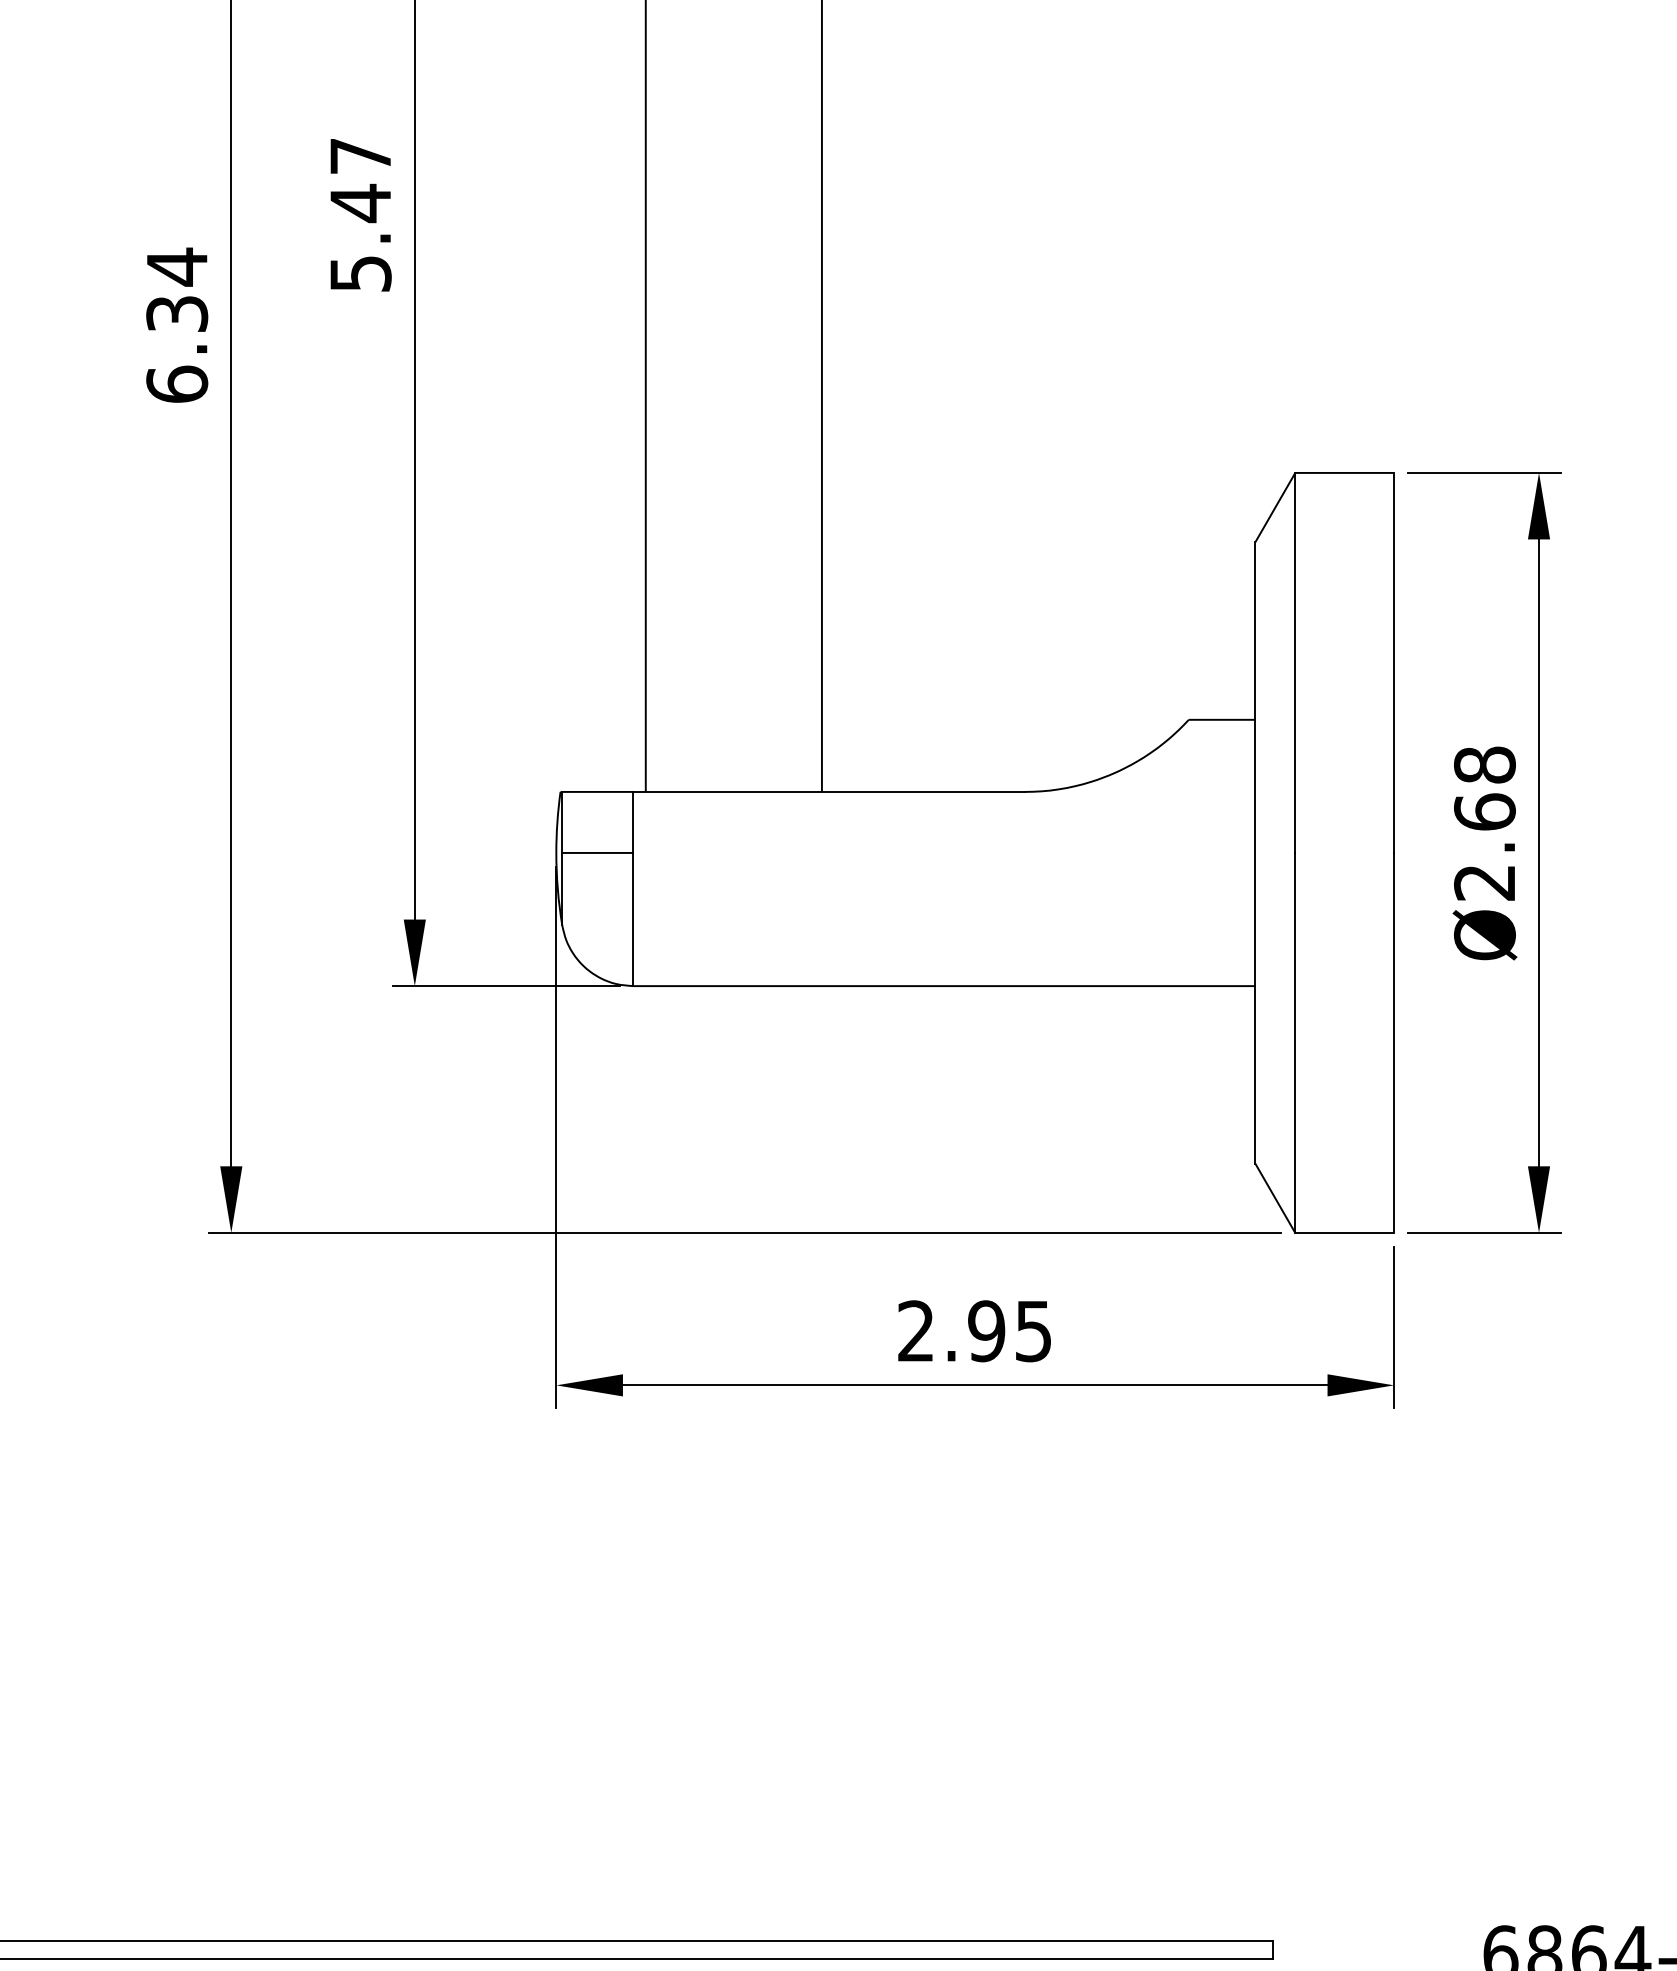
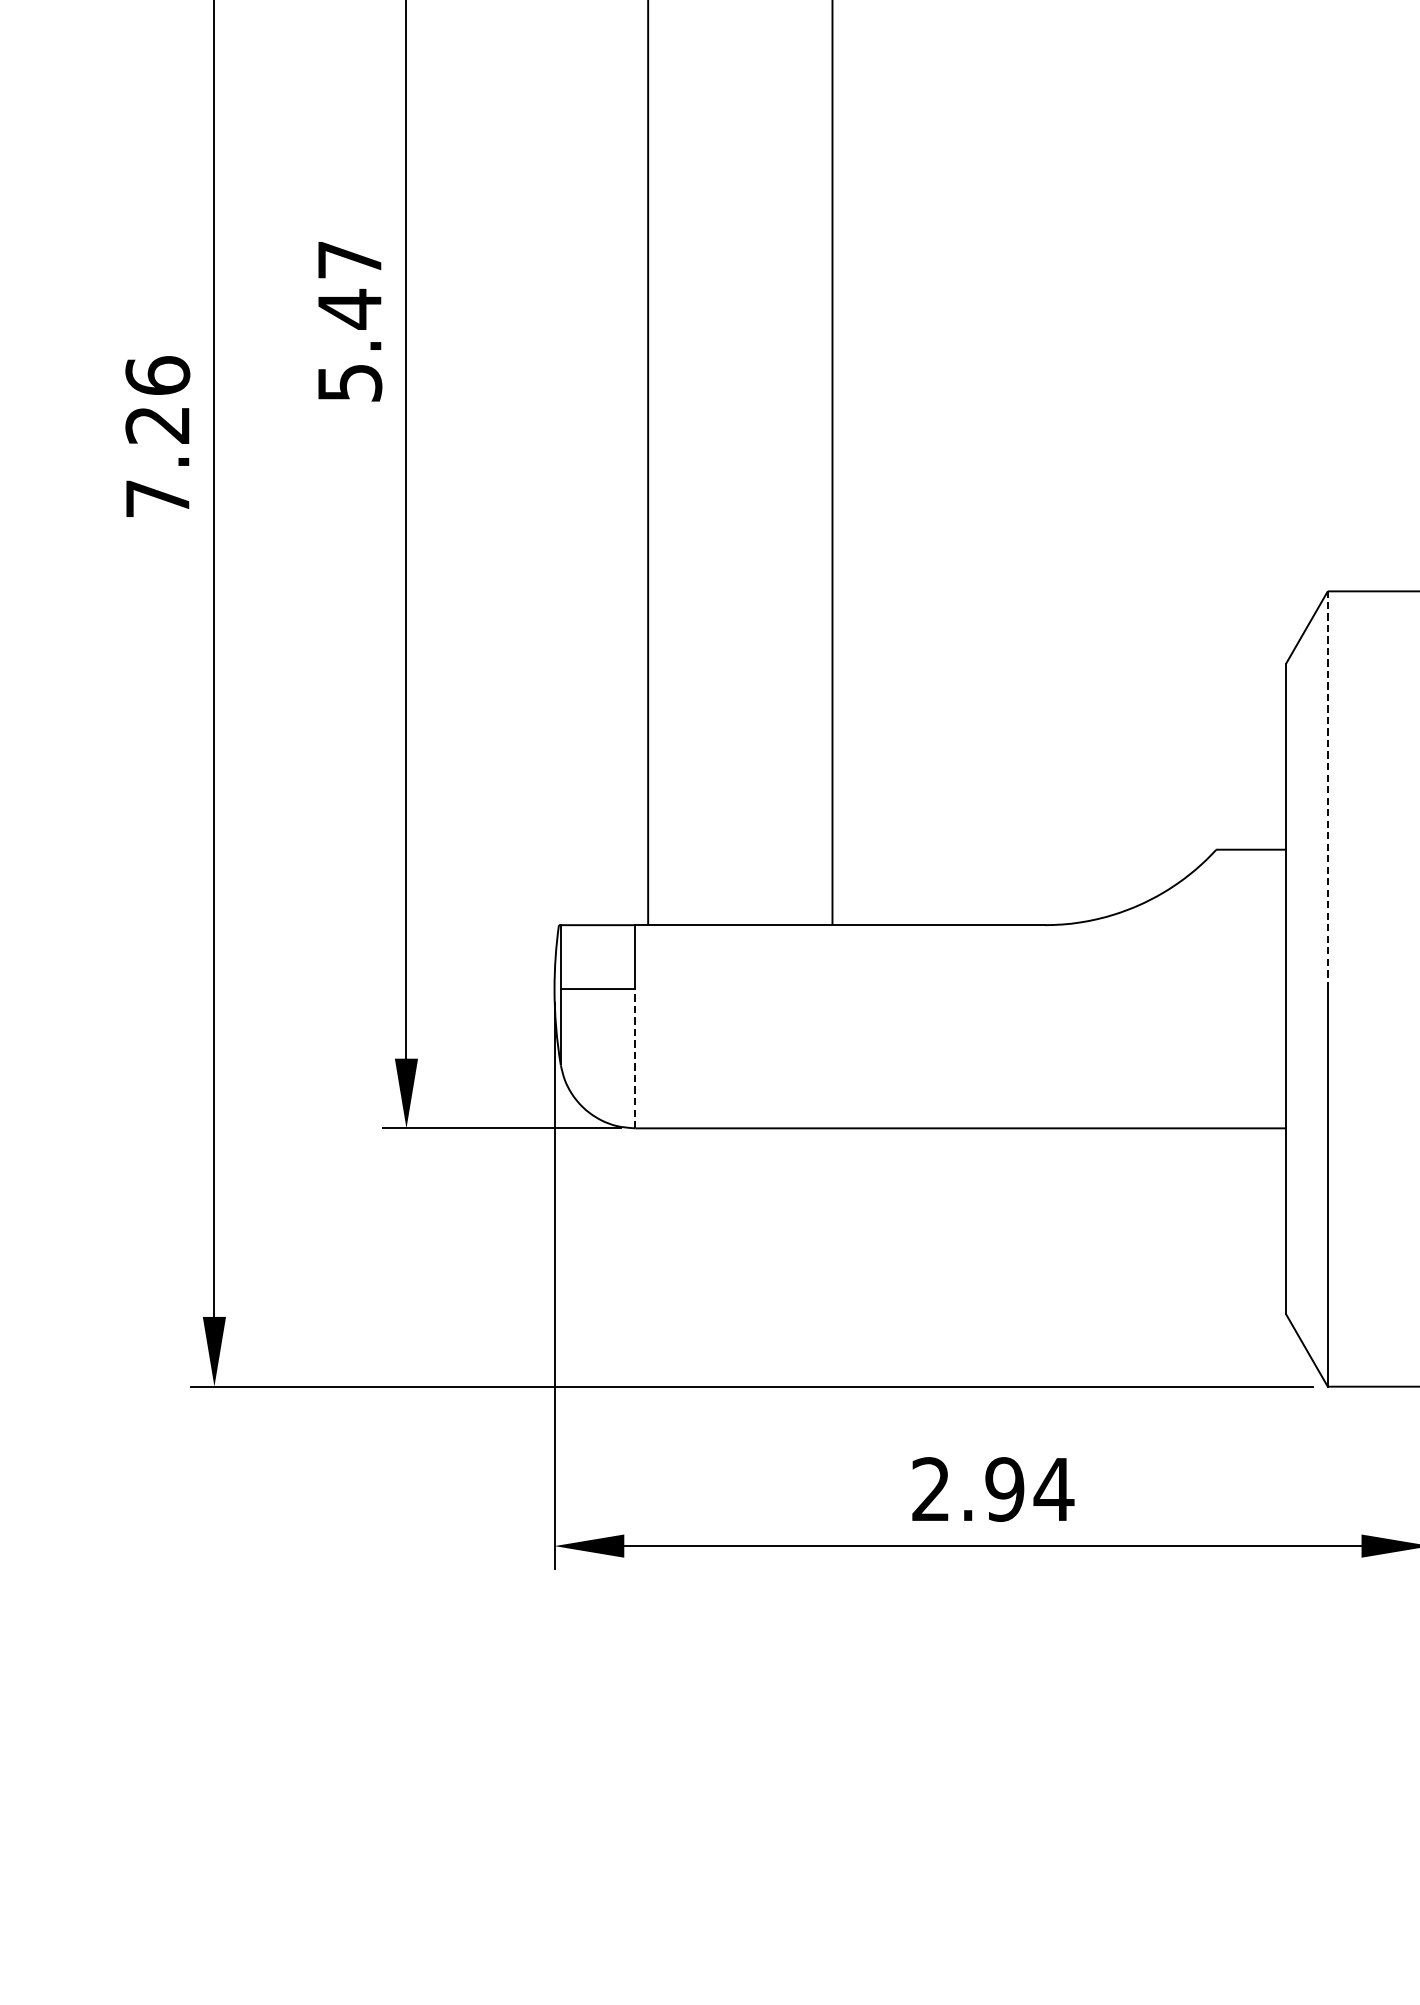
text: (177, 324) -> (158, 436), 6.34 -> 7.26
line: (1295, 662) -> (1328, 789), solid -> dashed
line: (633, 919) -> (635, 1058), solid -> dashed
text: (1033, 1331) -> (1053, 1489), 2.95 -> 2.94

